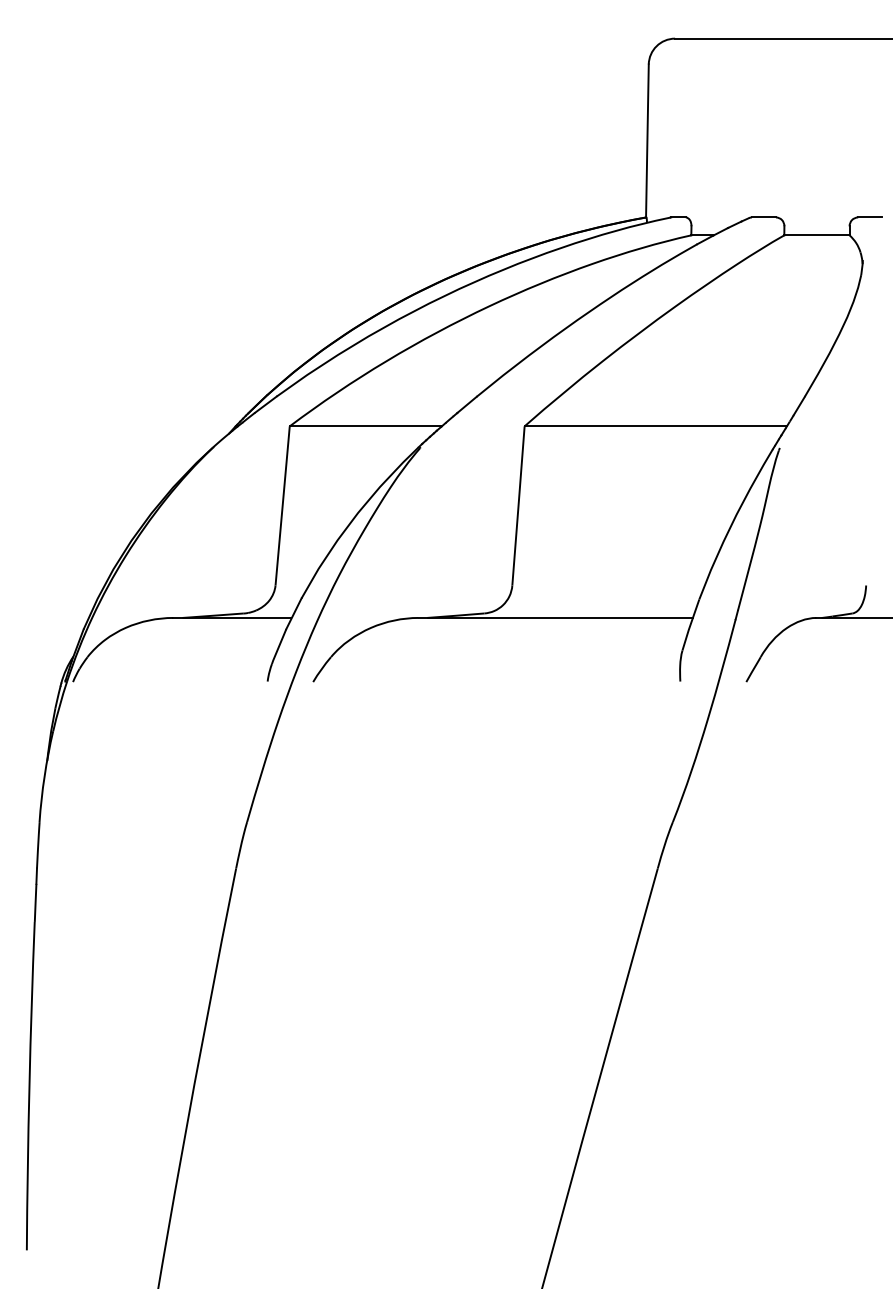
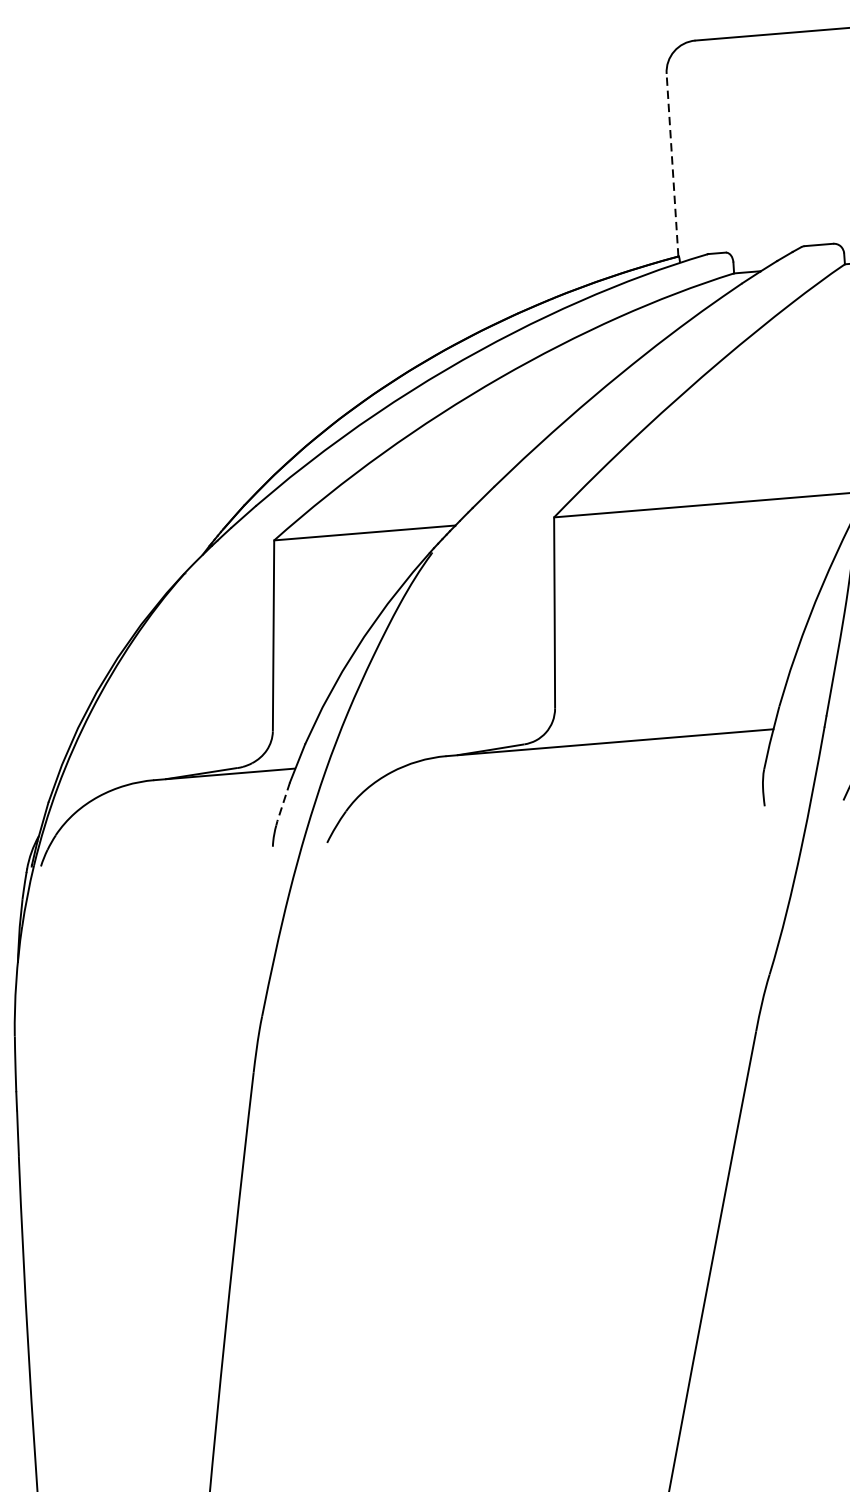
line: (647, 140) -> (672, 164), solid -> dashed
line: (278, 647) -> (282, 805), solid -> dashed

